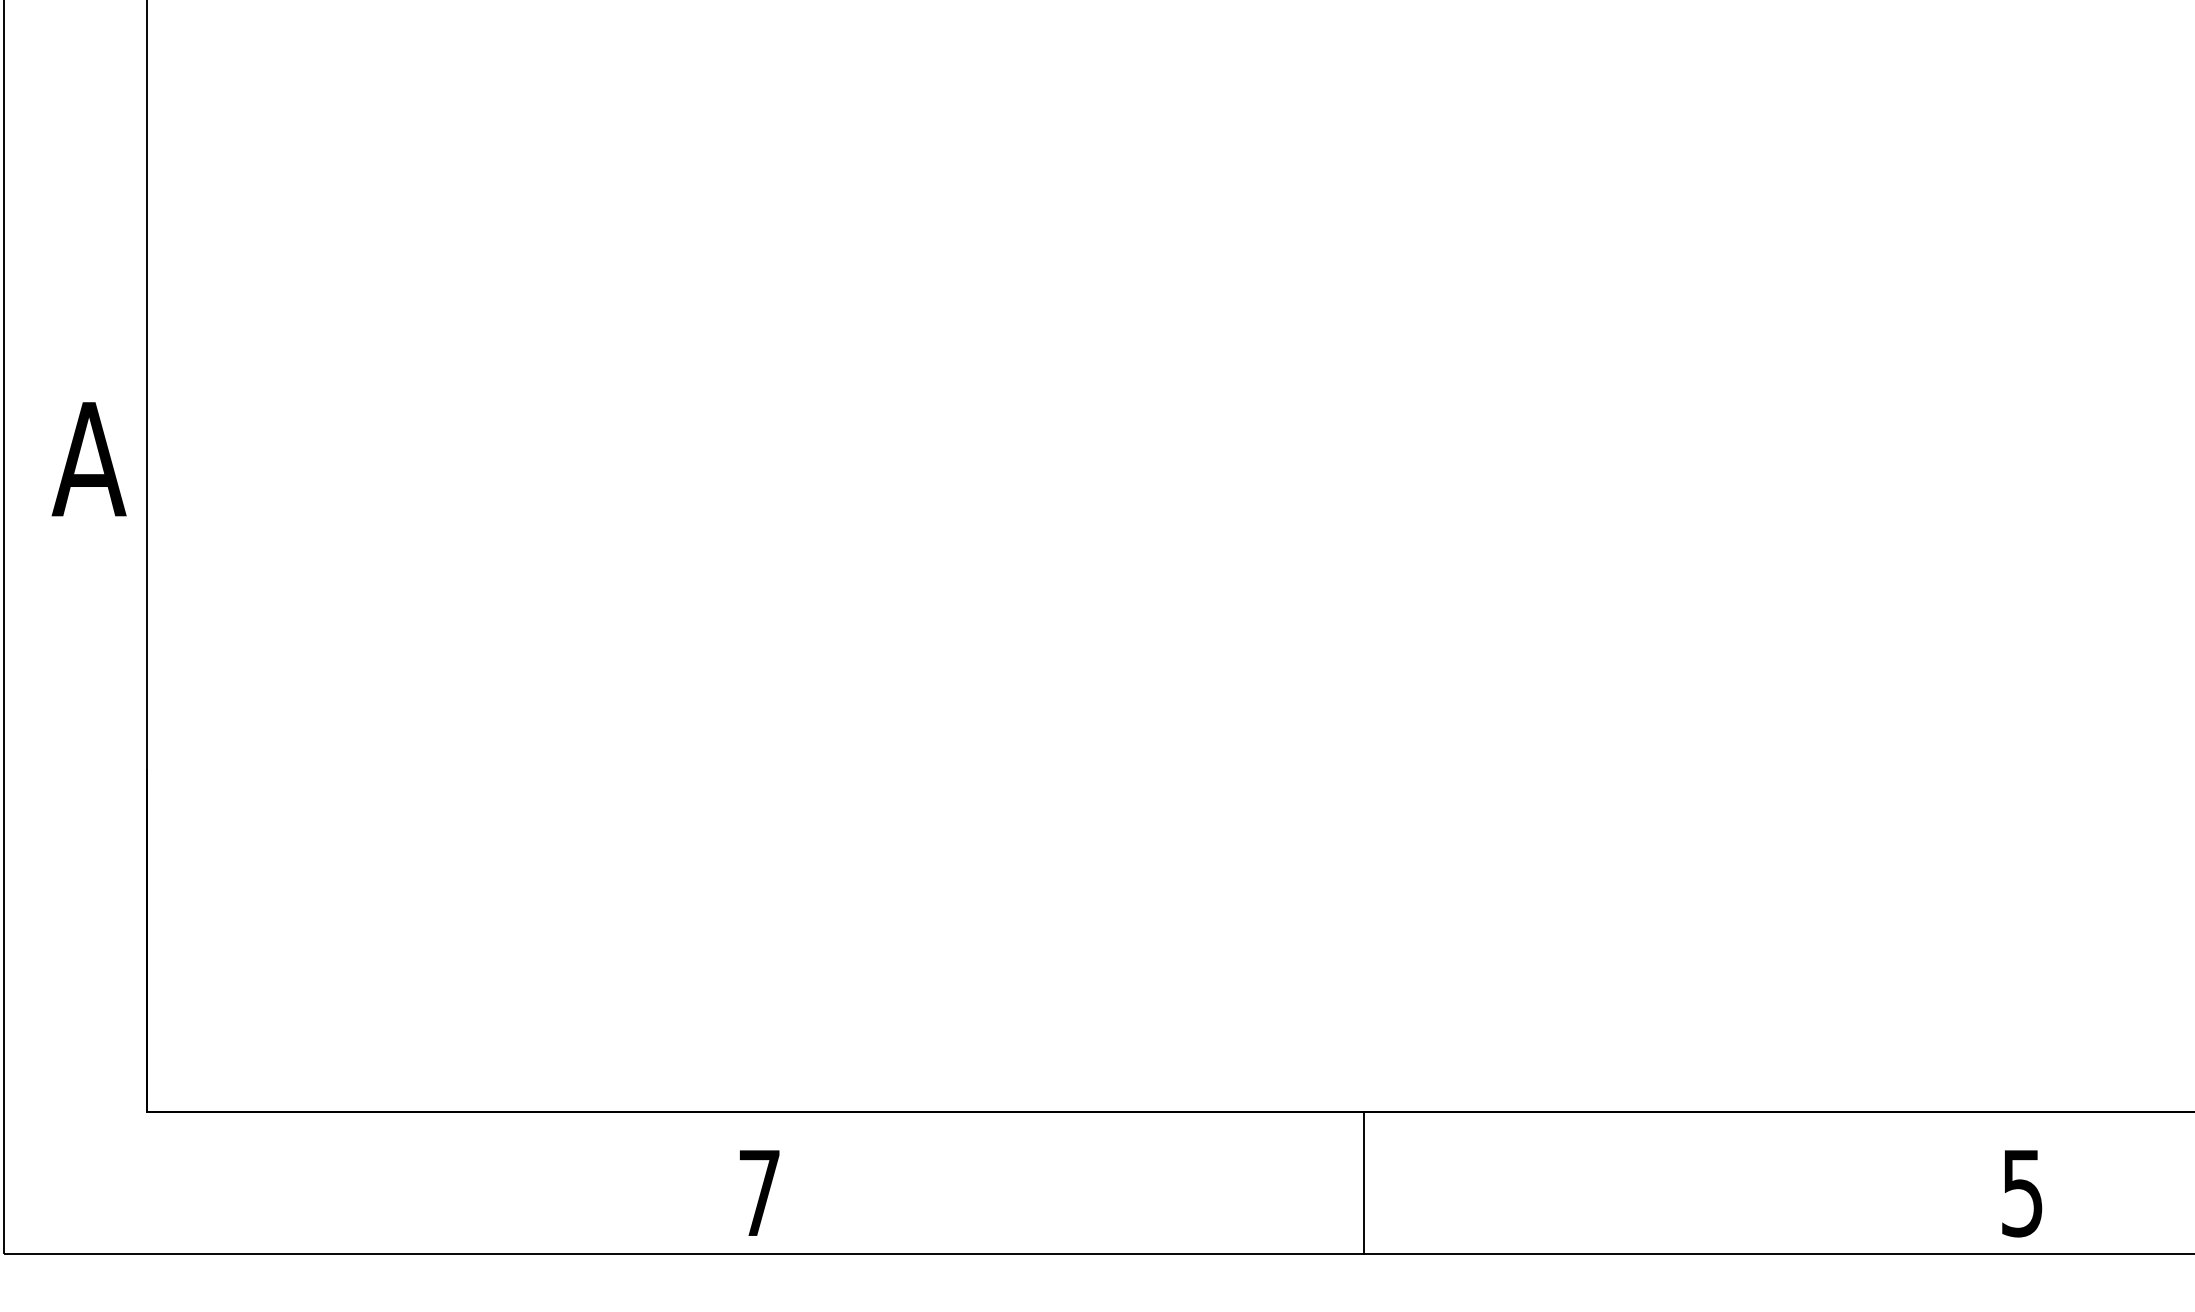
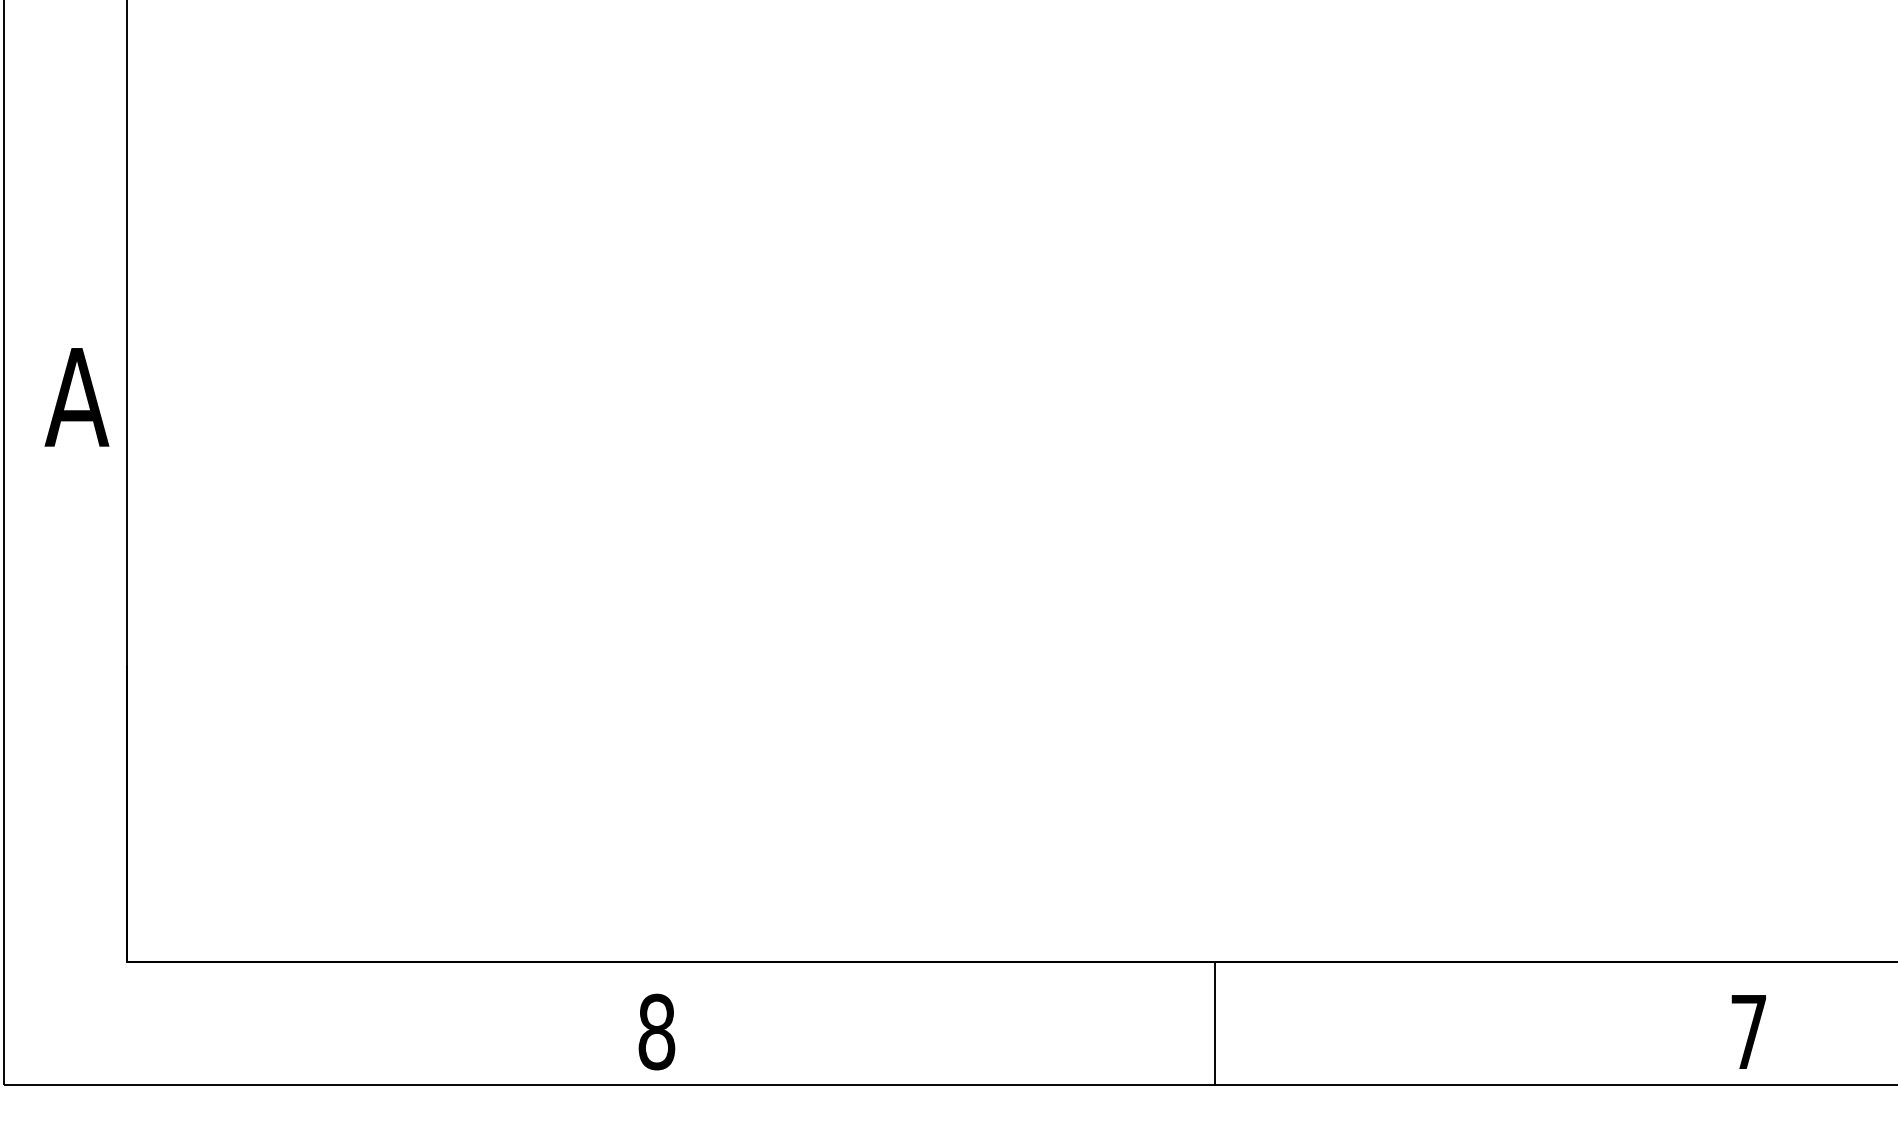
line: (1364, 1182) -> (1215, 1022), moved
text: (759, 1192) -> (656, 1031), 7 -> 8
text: (2022, 1193) -> (1748, 1032), 5 -> 7

